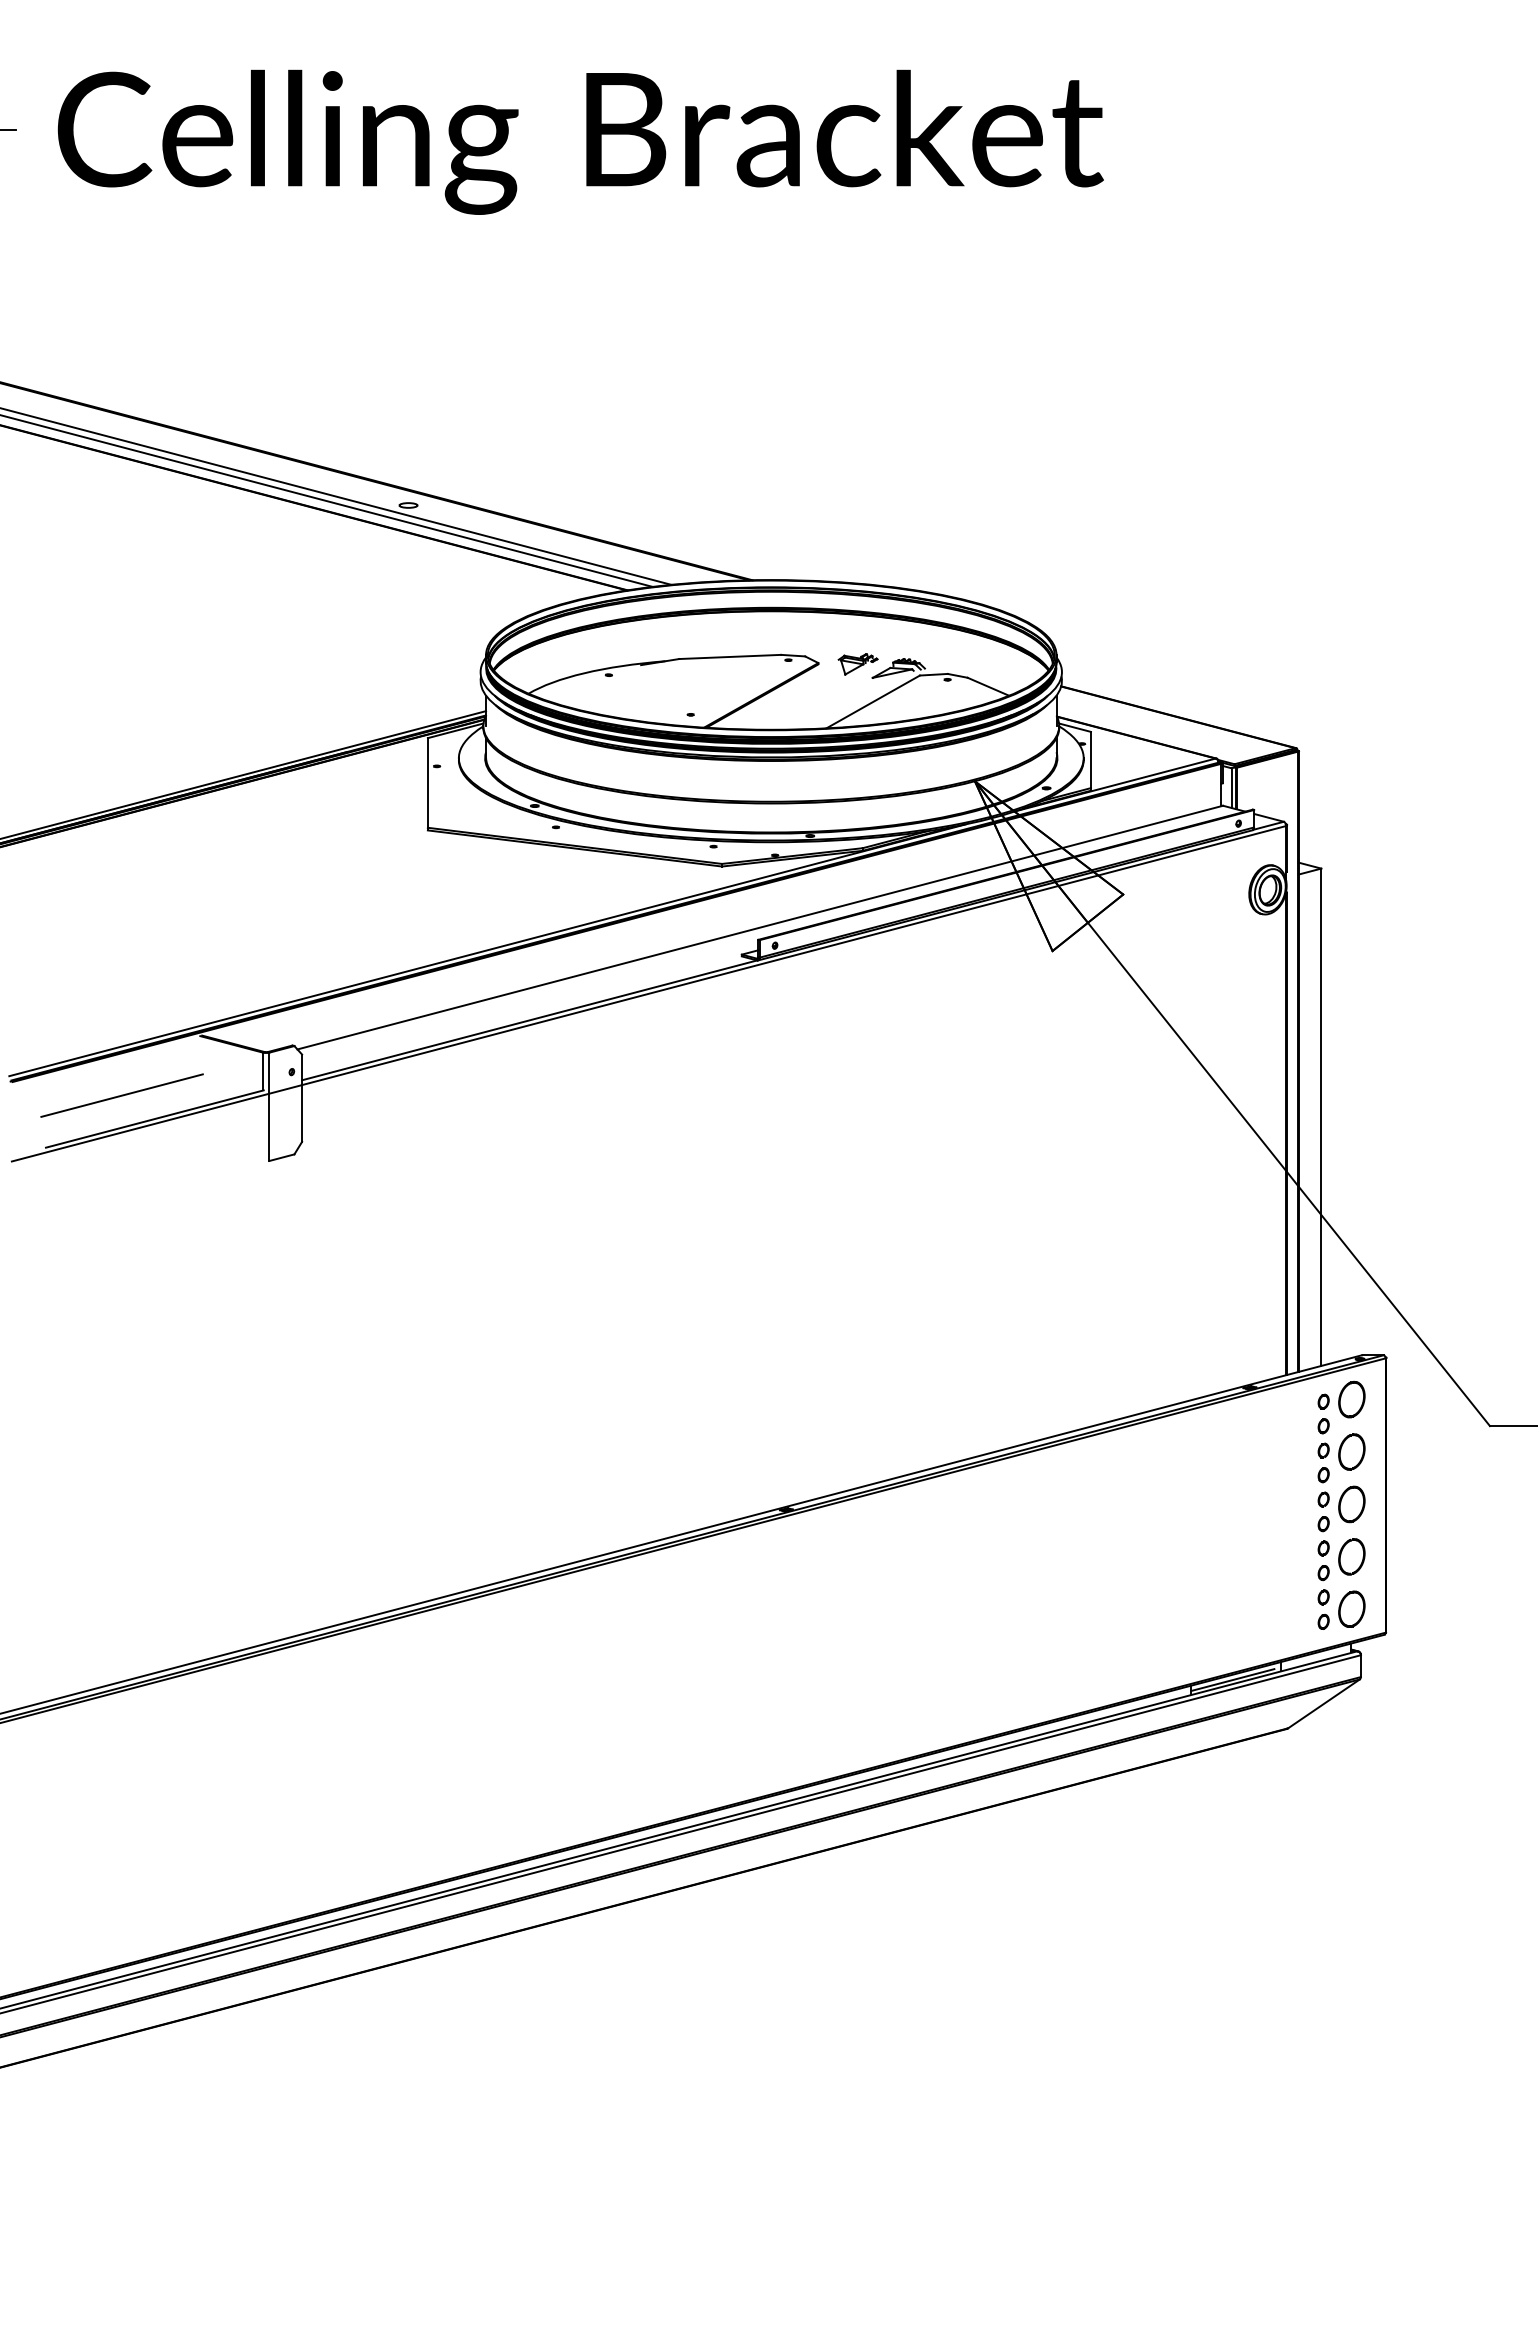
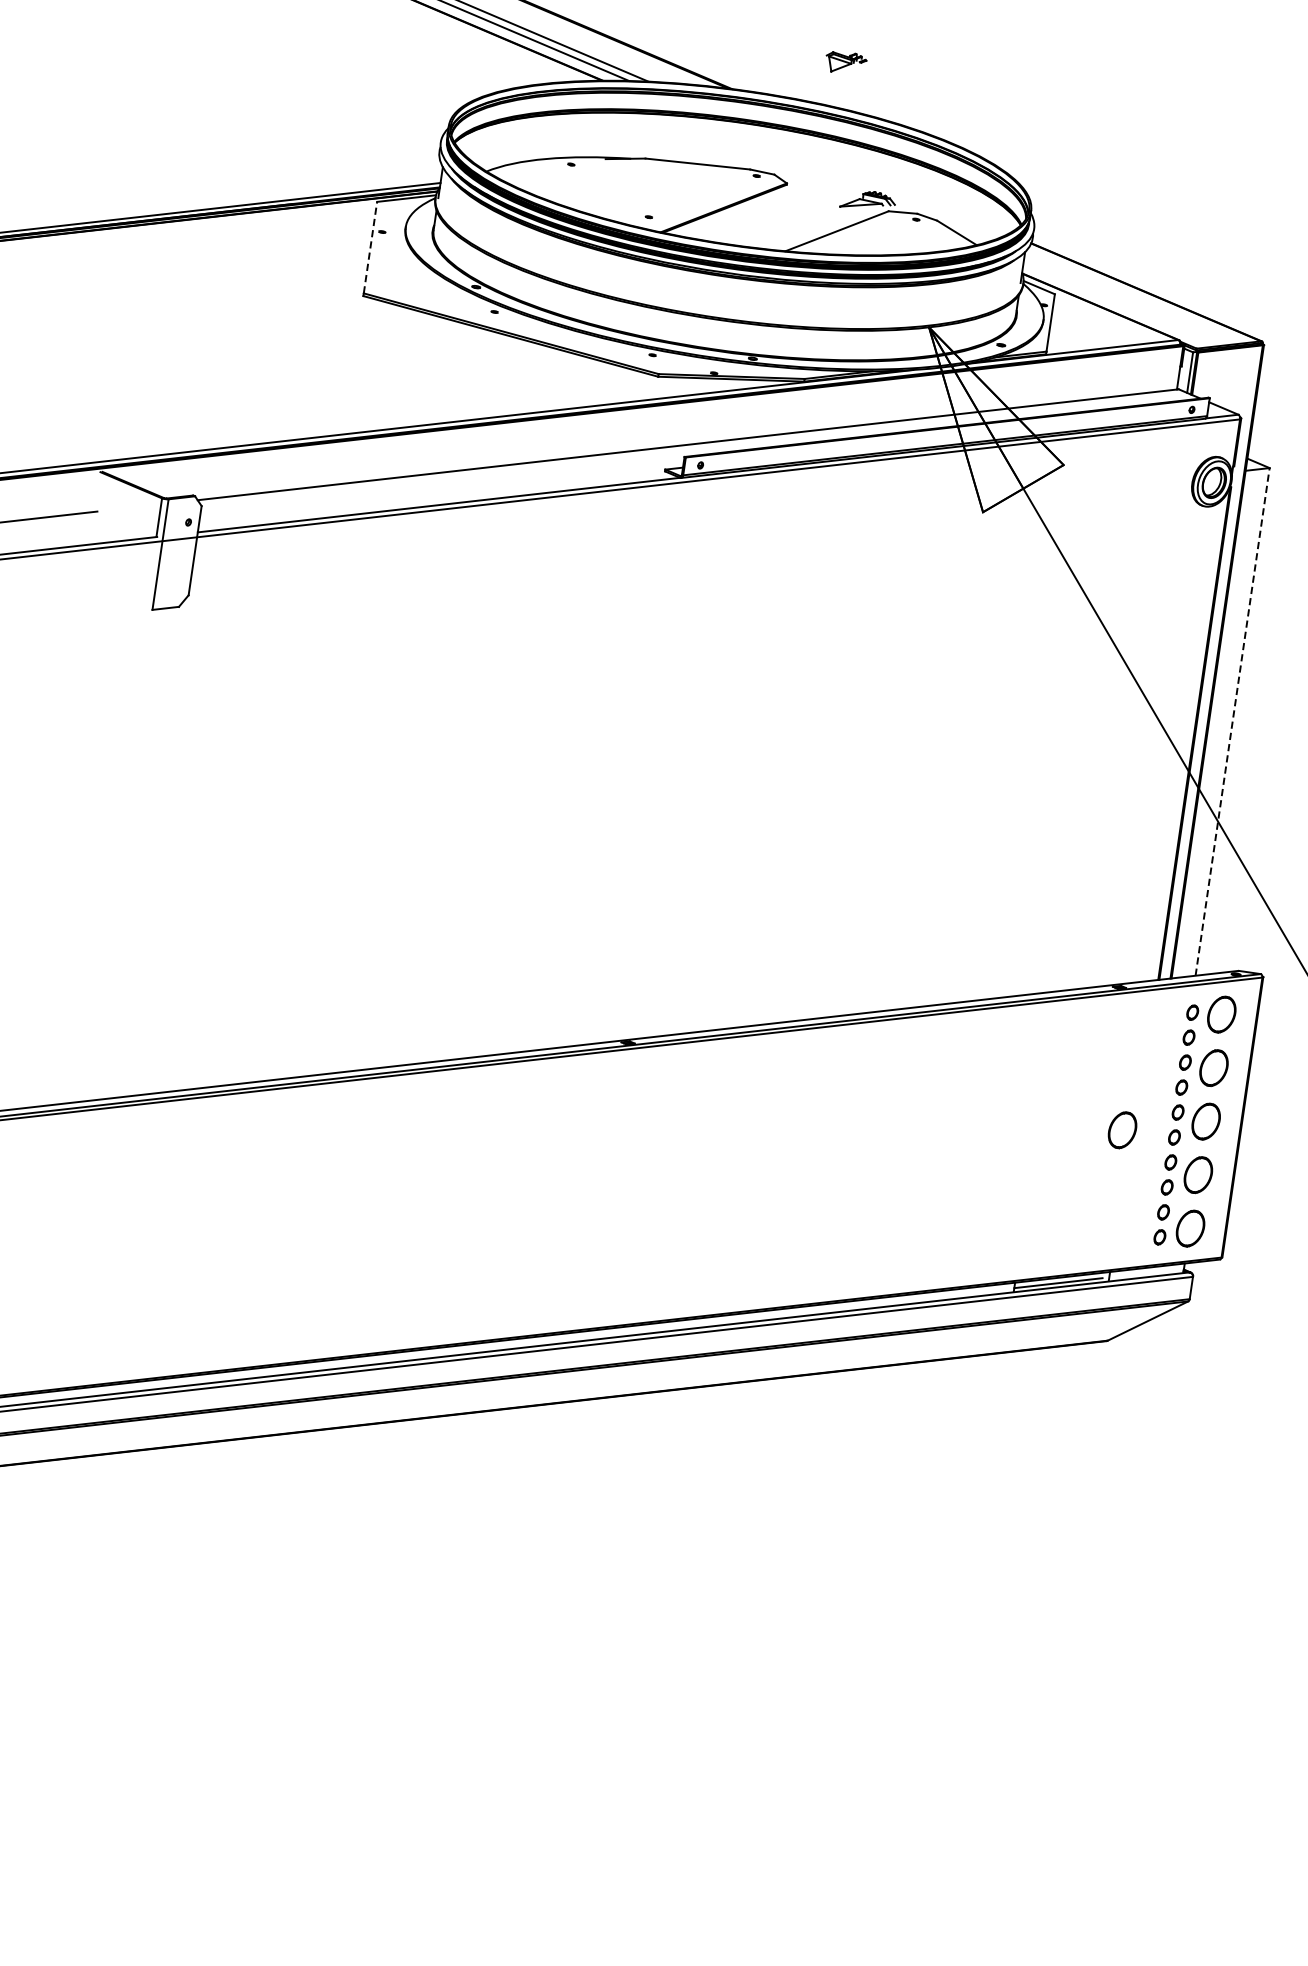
part: (857, 664) -> (845, 63), moved
line: (427, 782) -> (370, 247), solid -> dashed
line: (1321, 1117) -> (1232, 722), solid -> dashed
part: (1272, 1524) -> (1122, 1130), added

